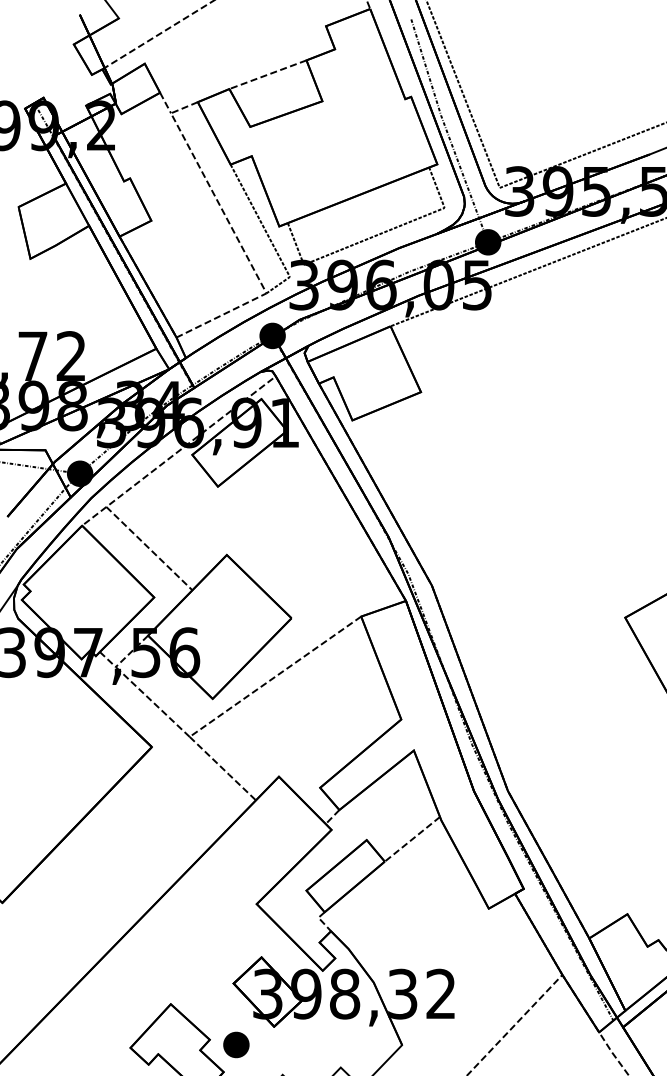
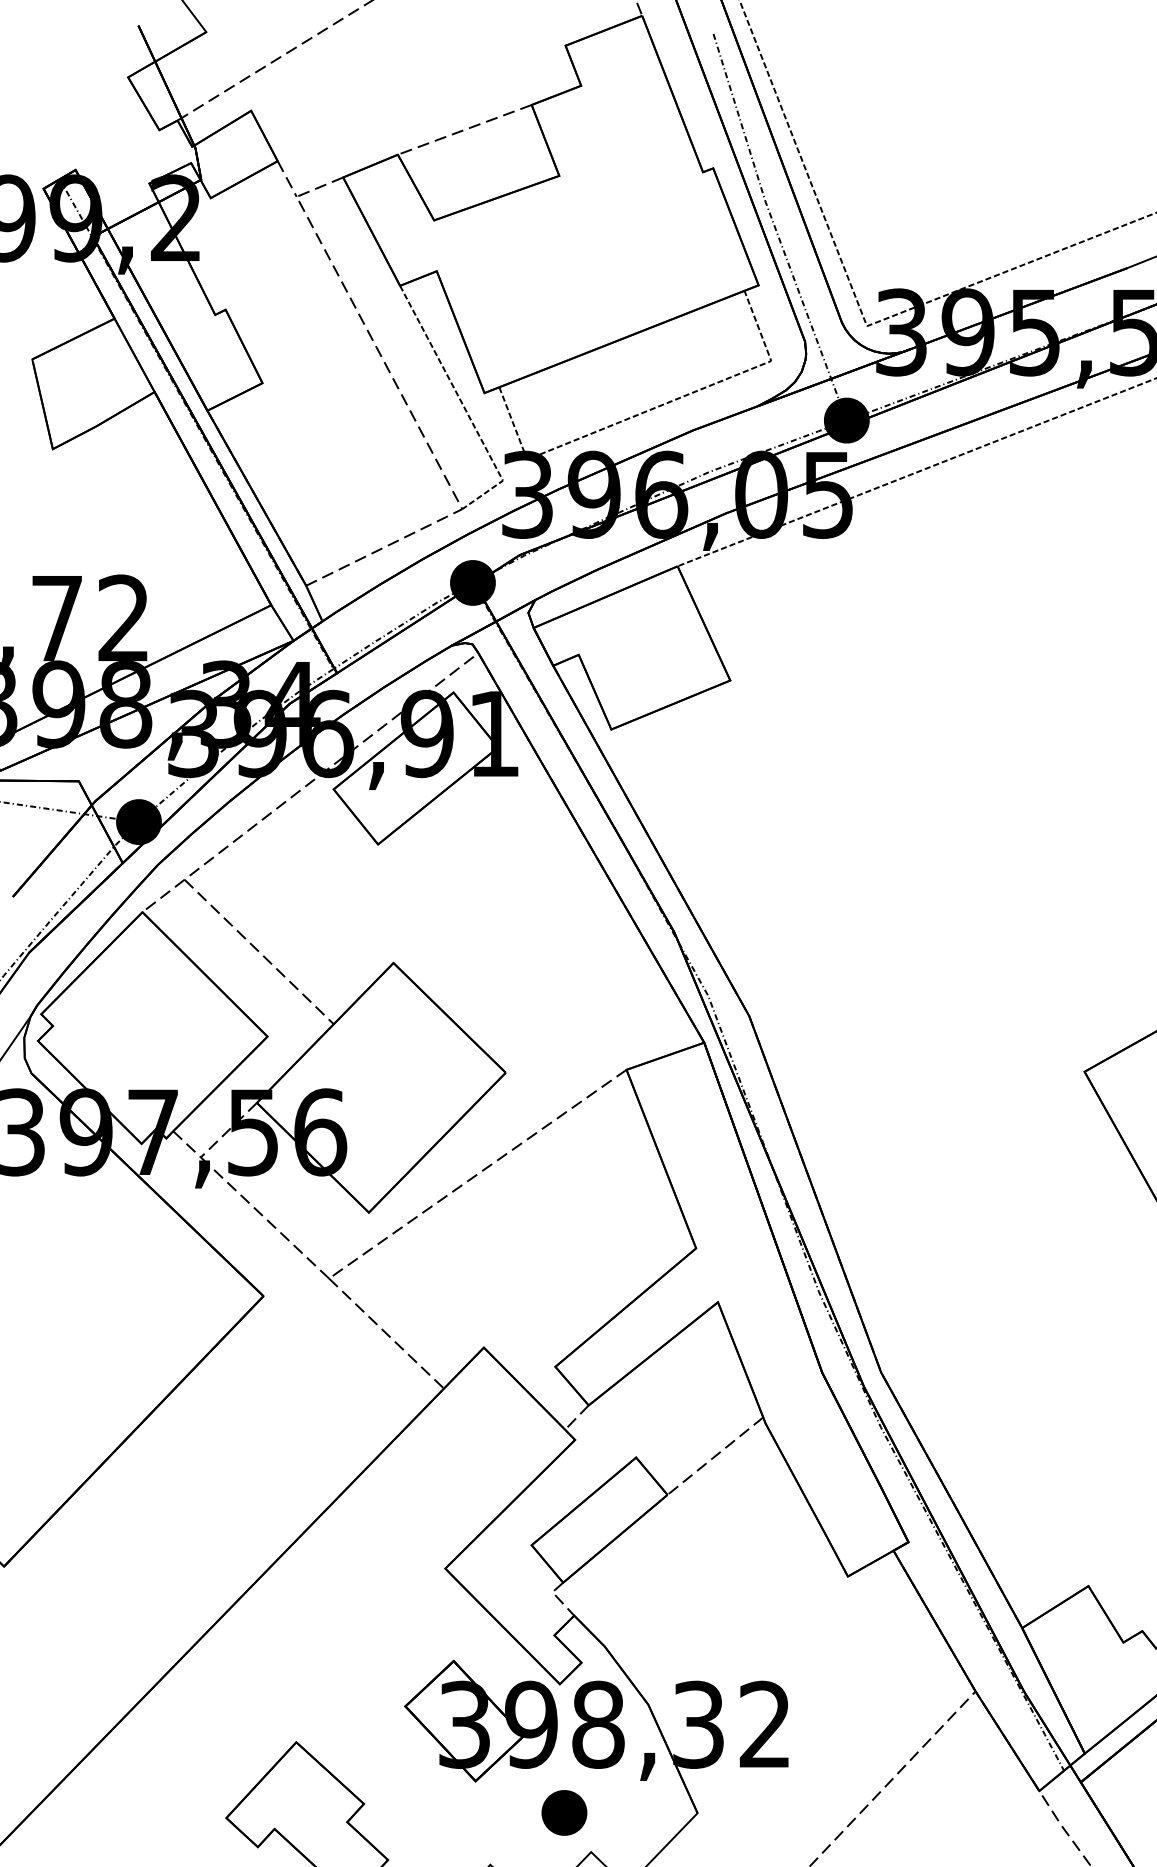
part: (236, 1044) -> (564, 1812), moved

